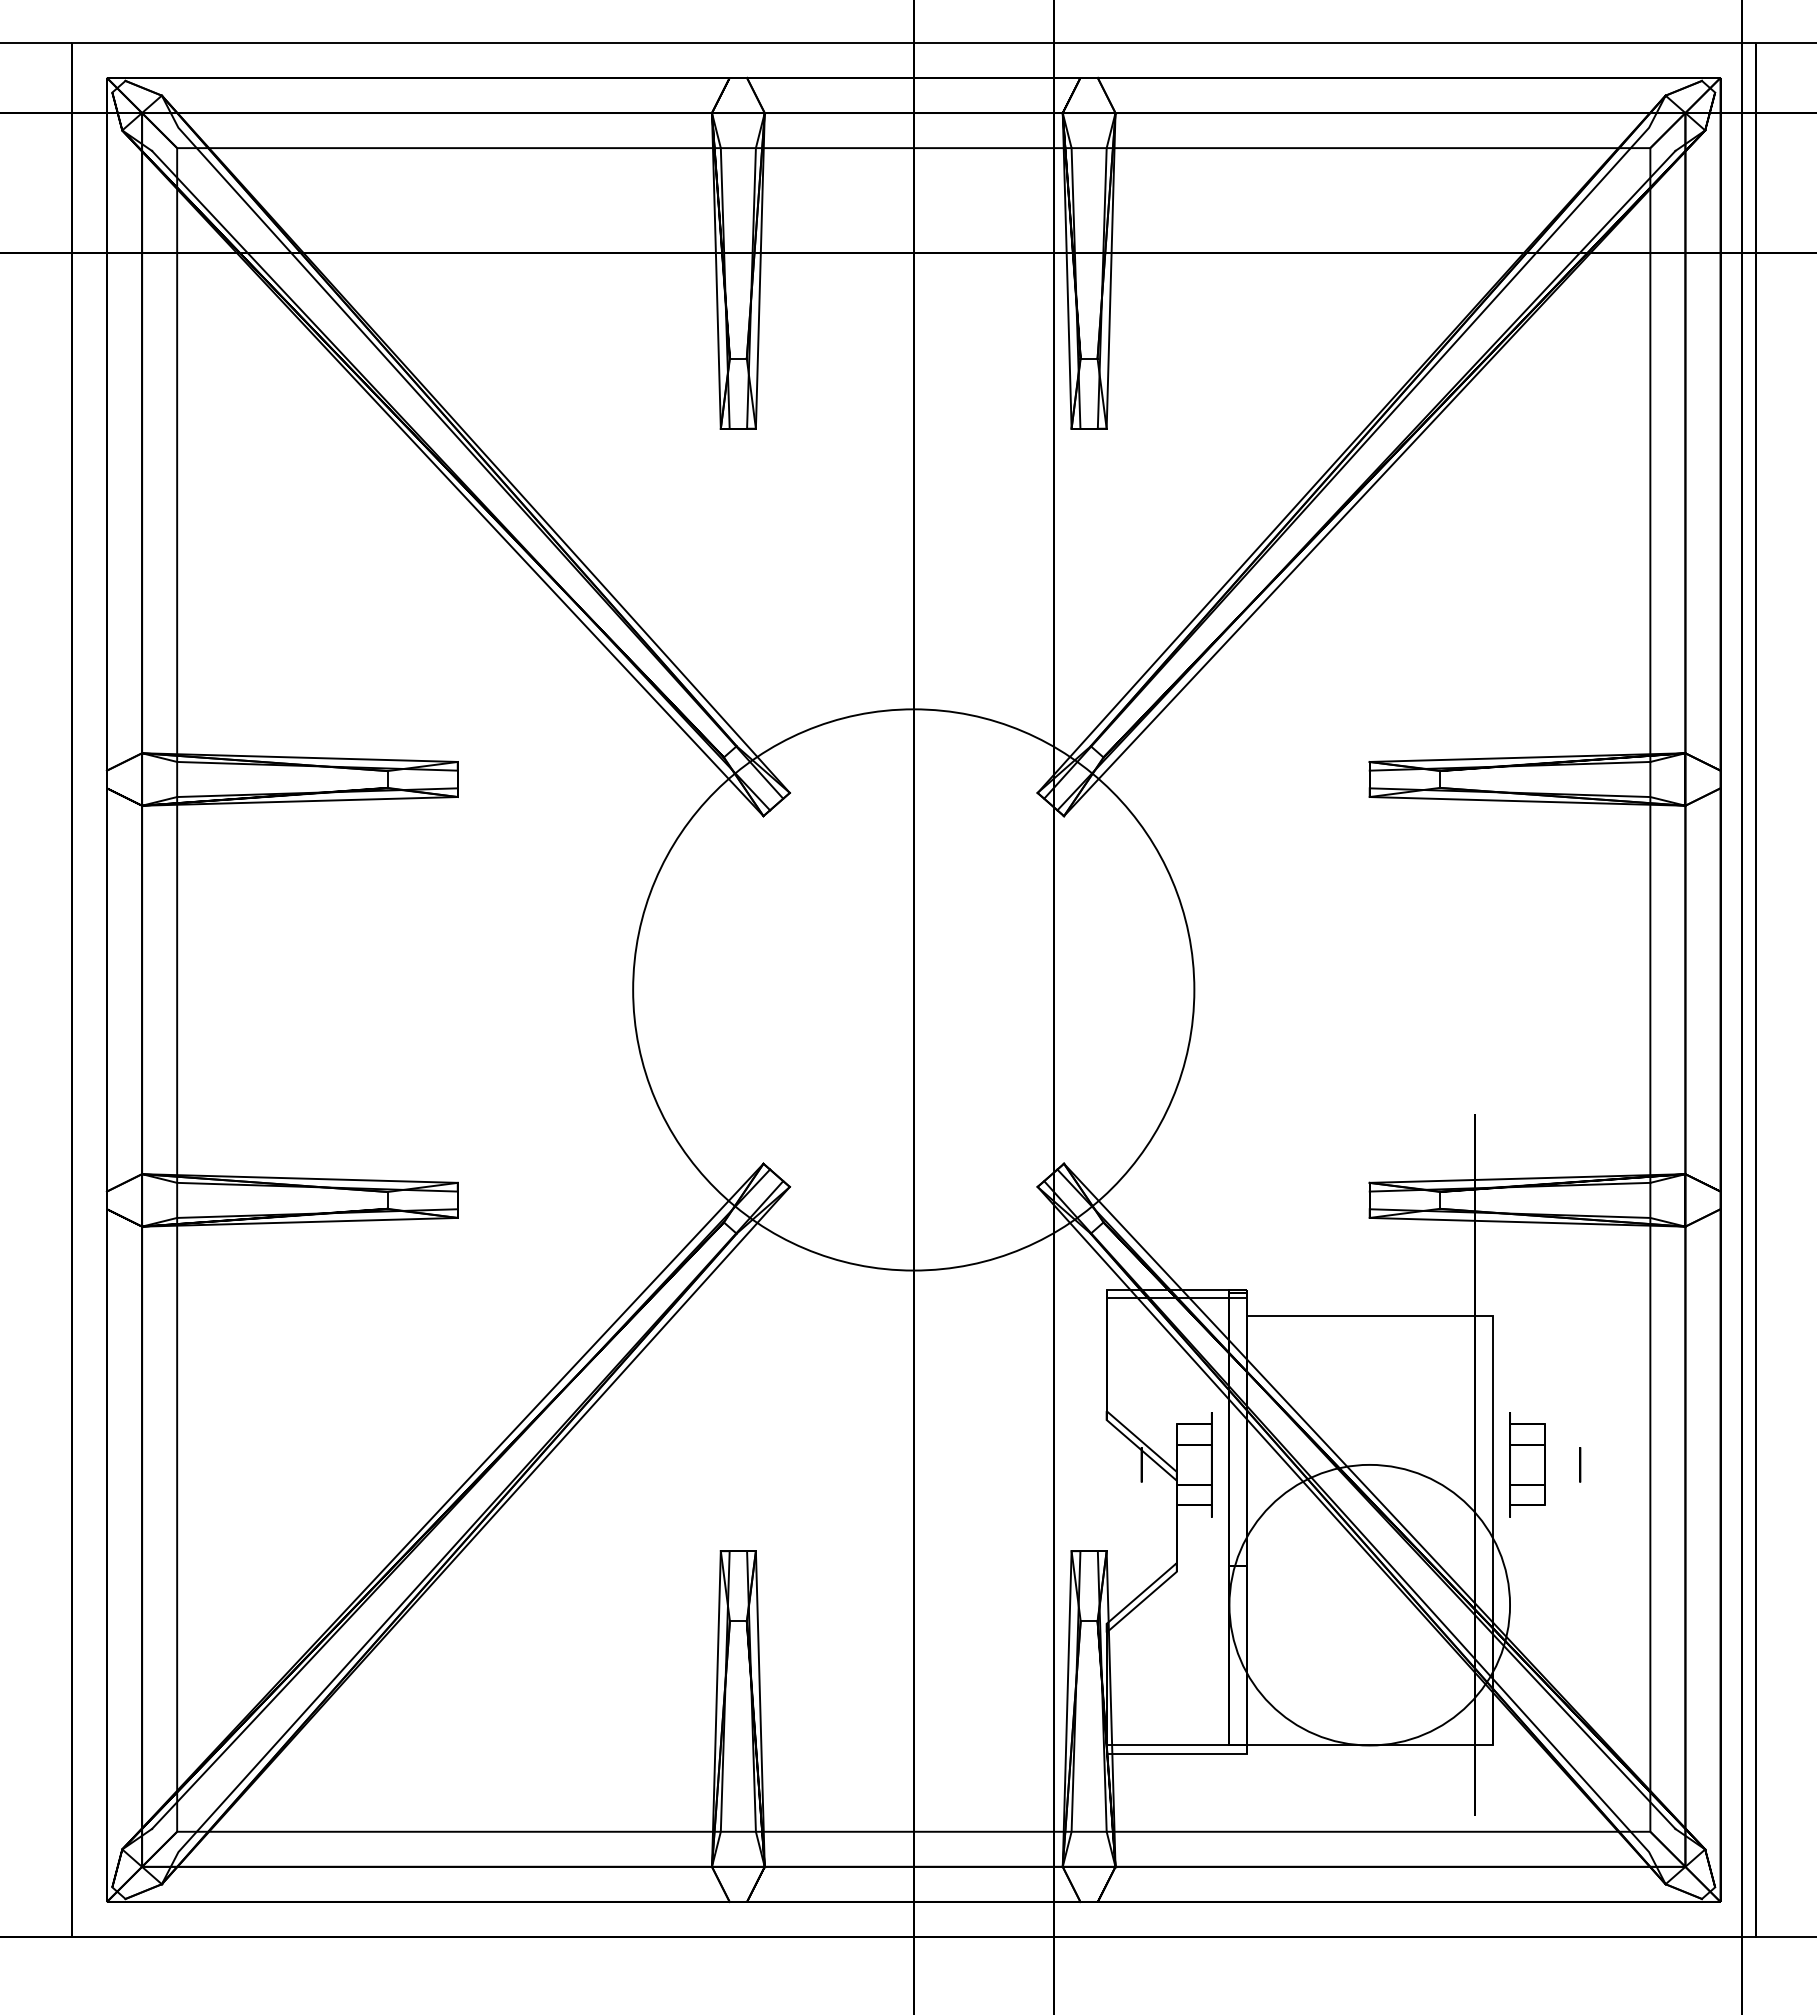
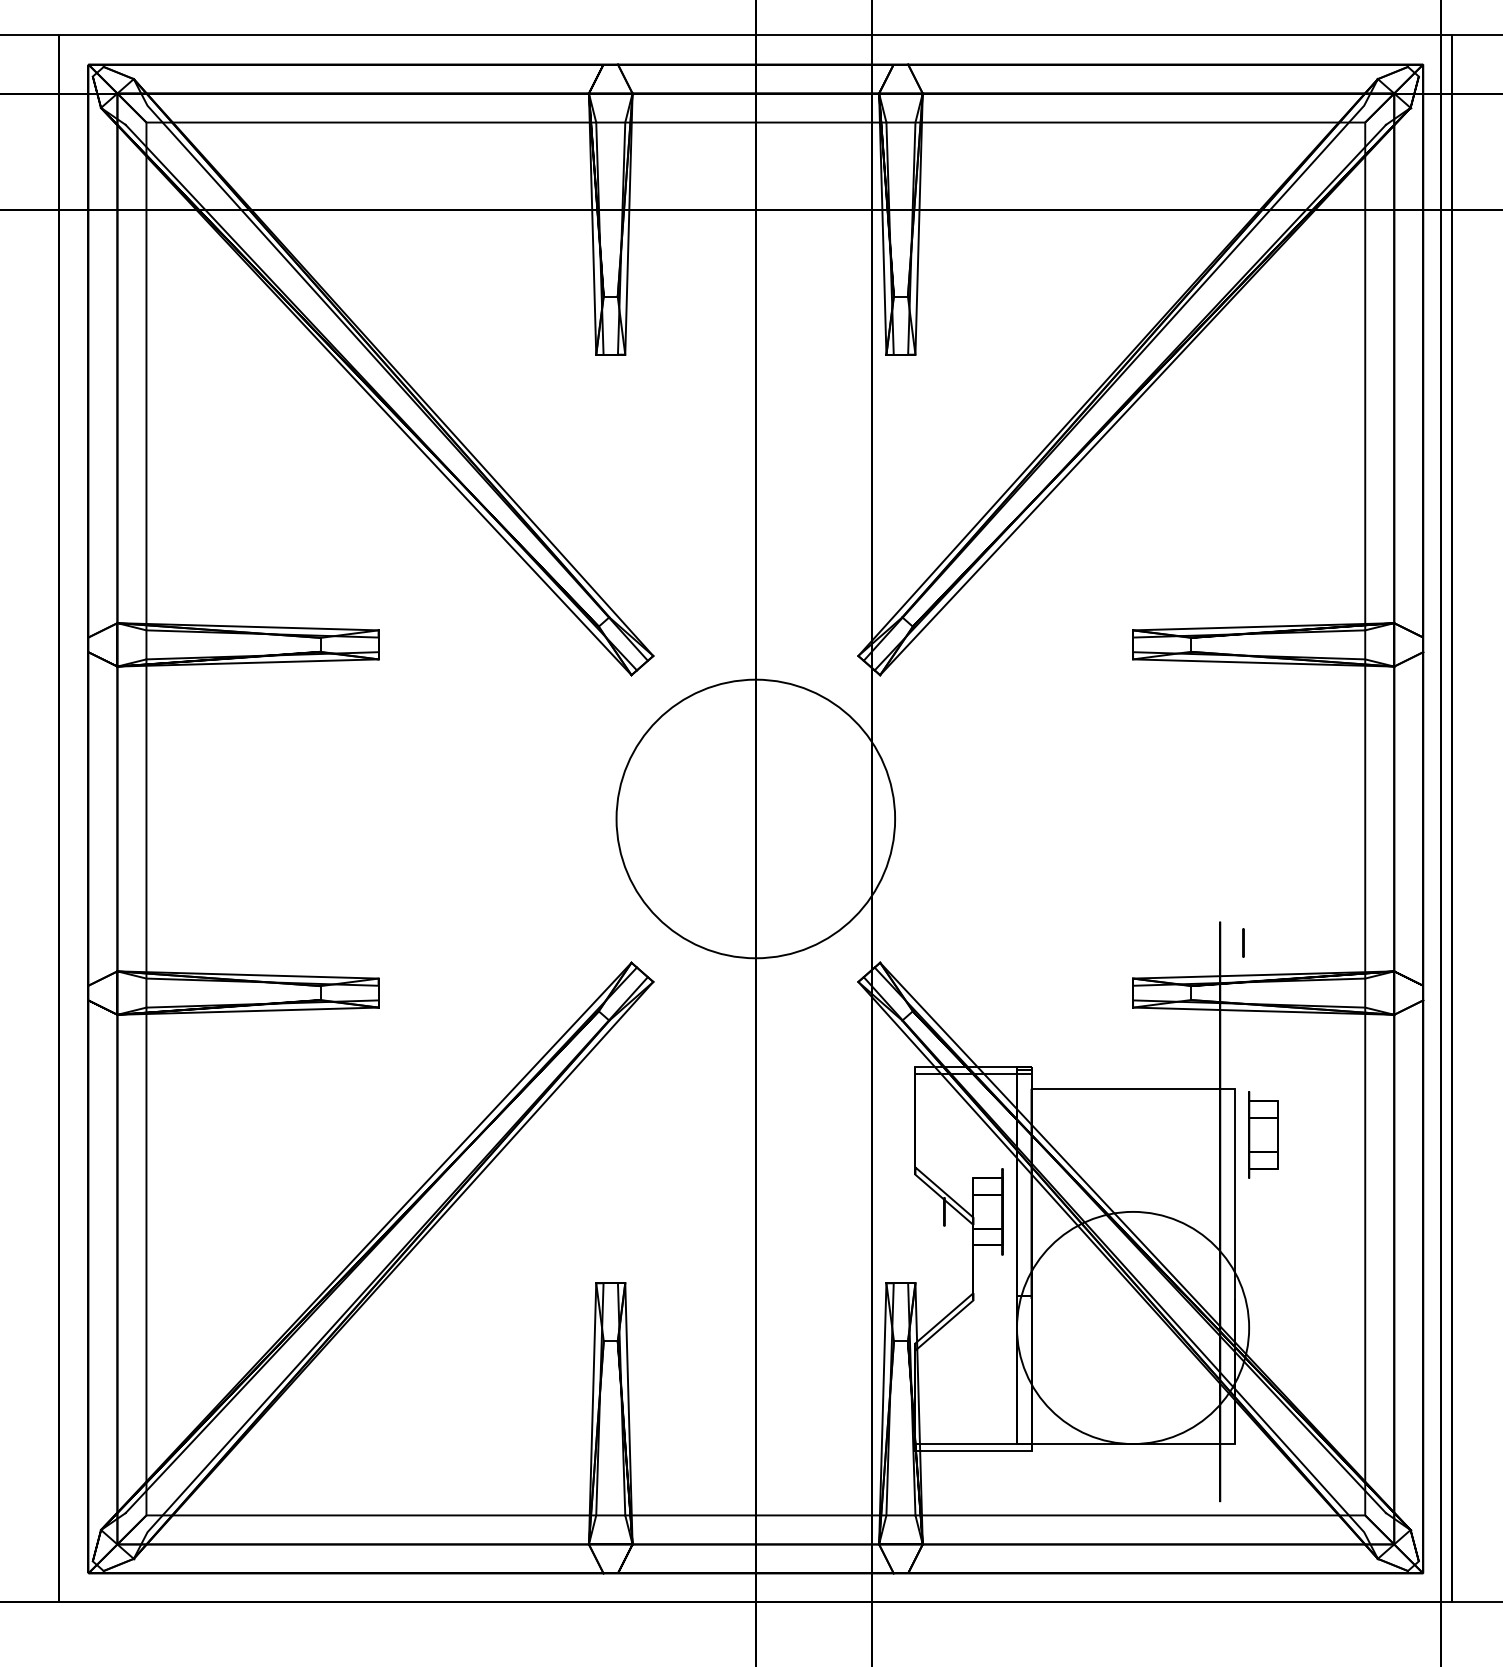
circle: (913, 989) -> (755, 818), size x0.6
part: (1527, 1464) -> (1263, 1134), moved
circle: (1580, 1464) -> (1243, 942), moved

